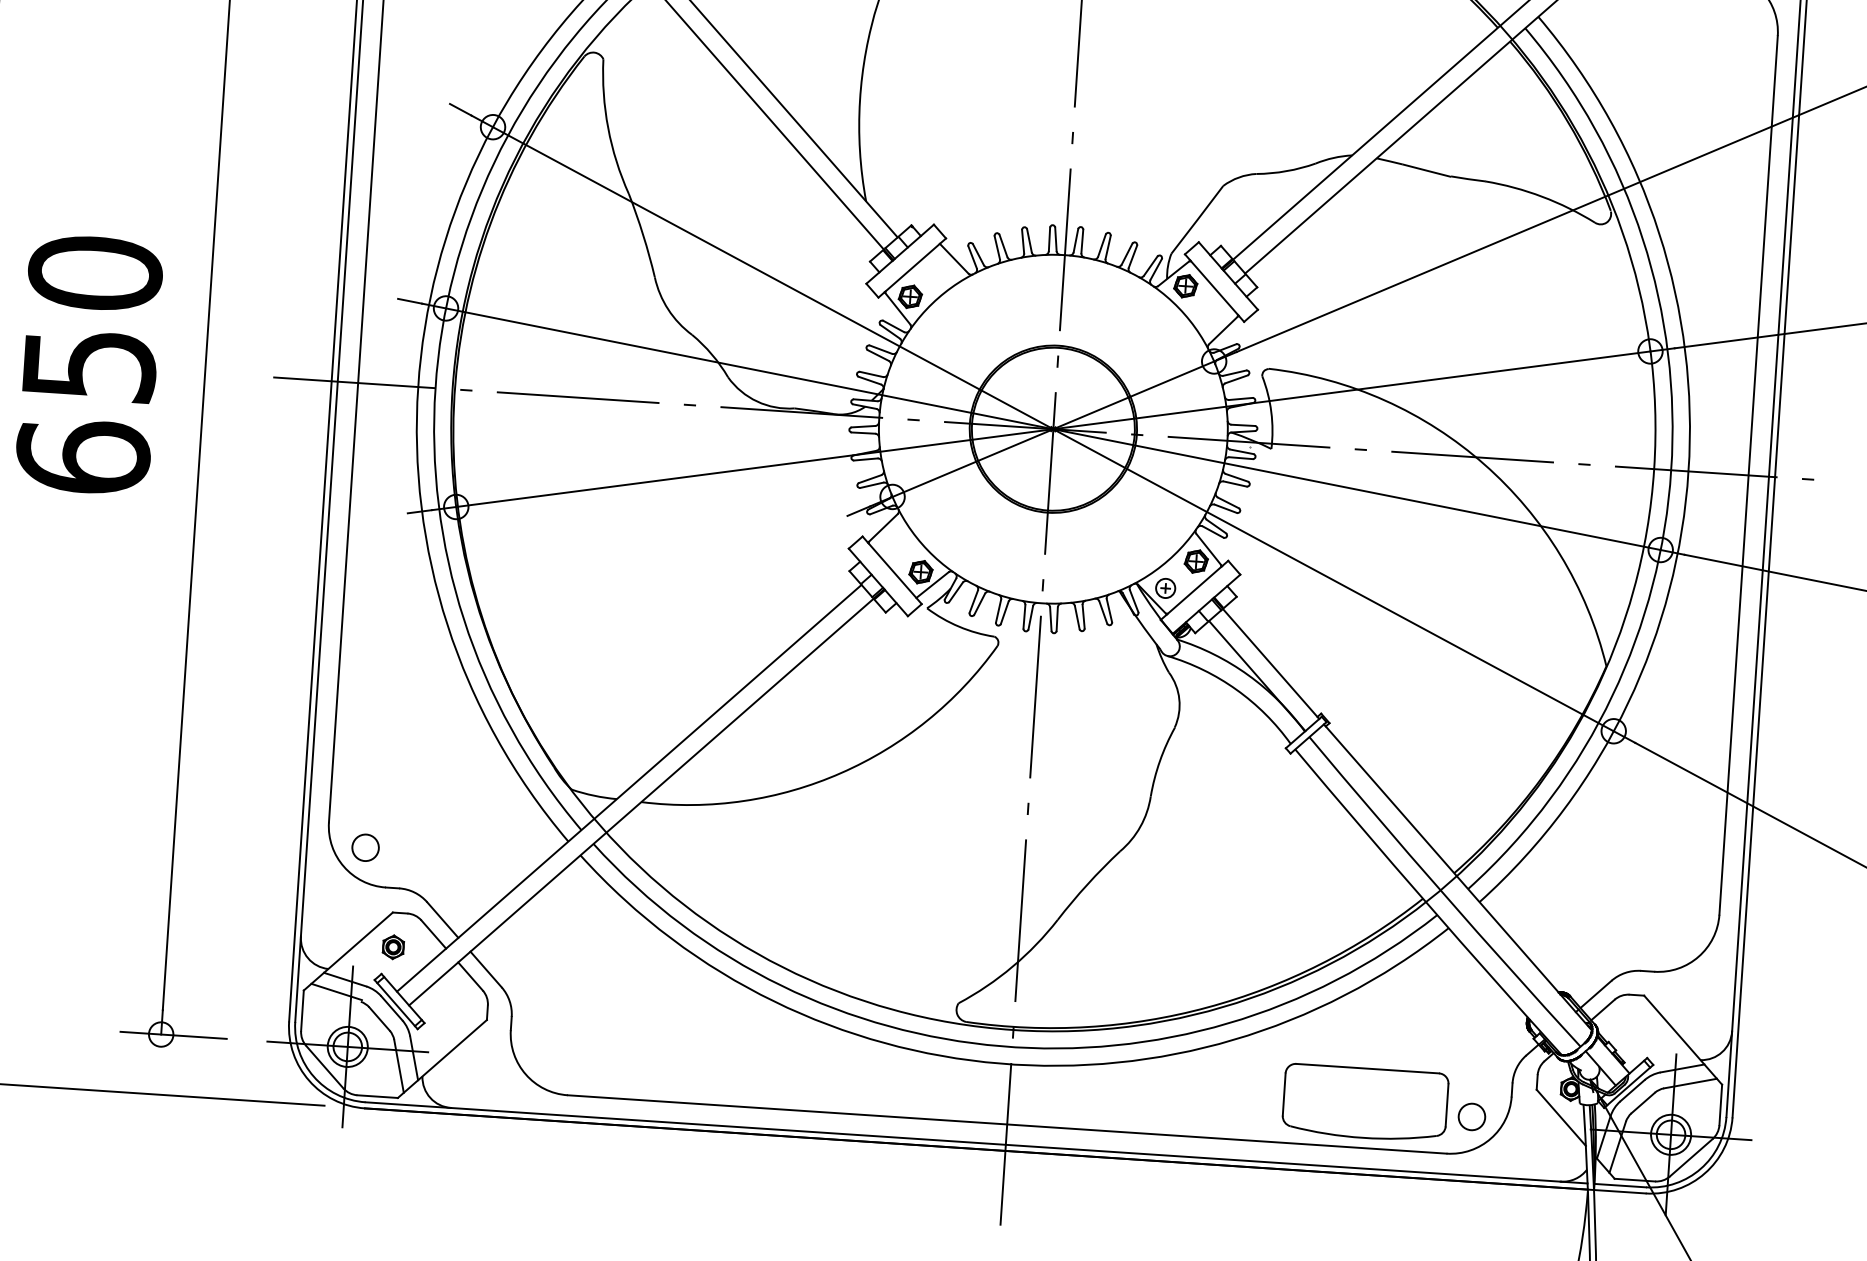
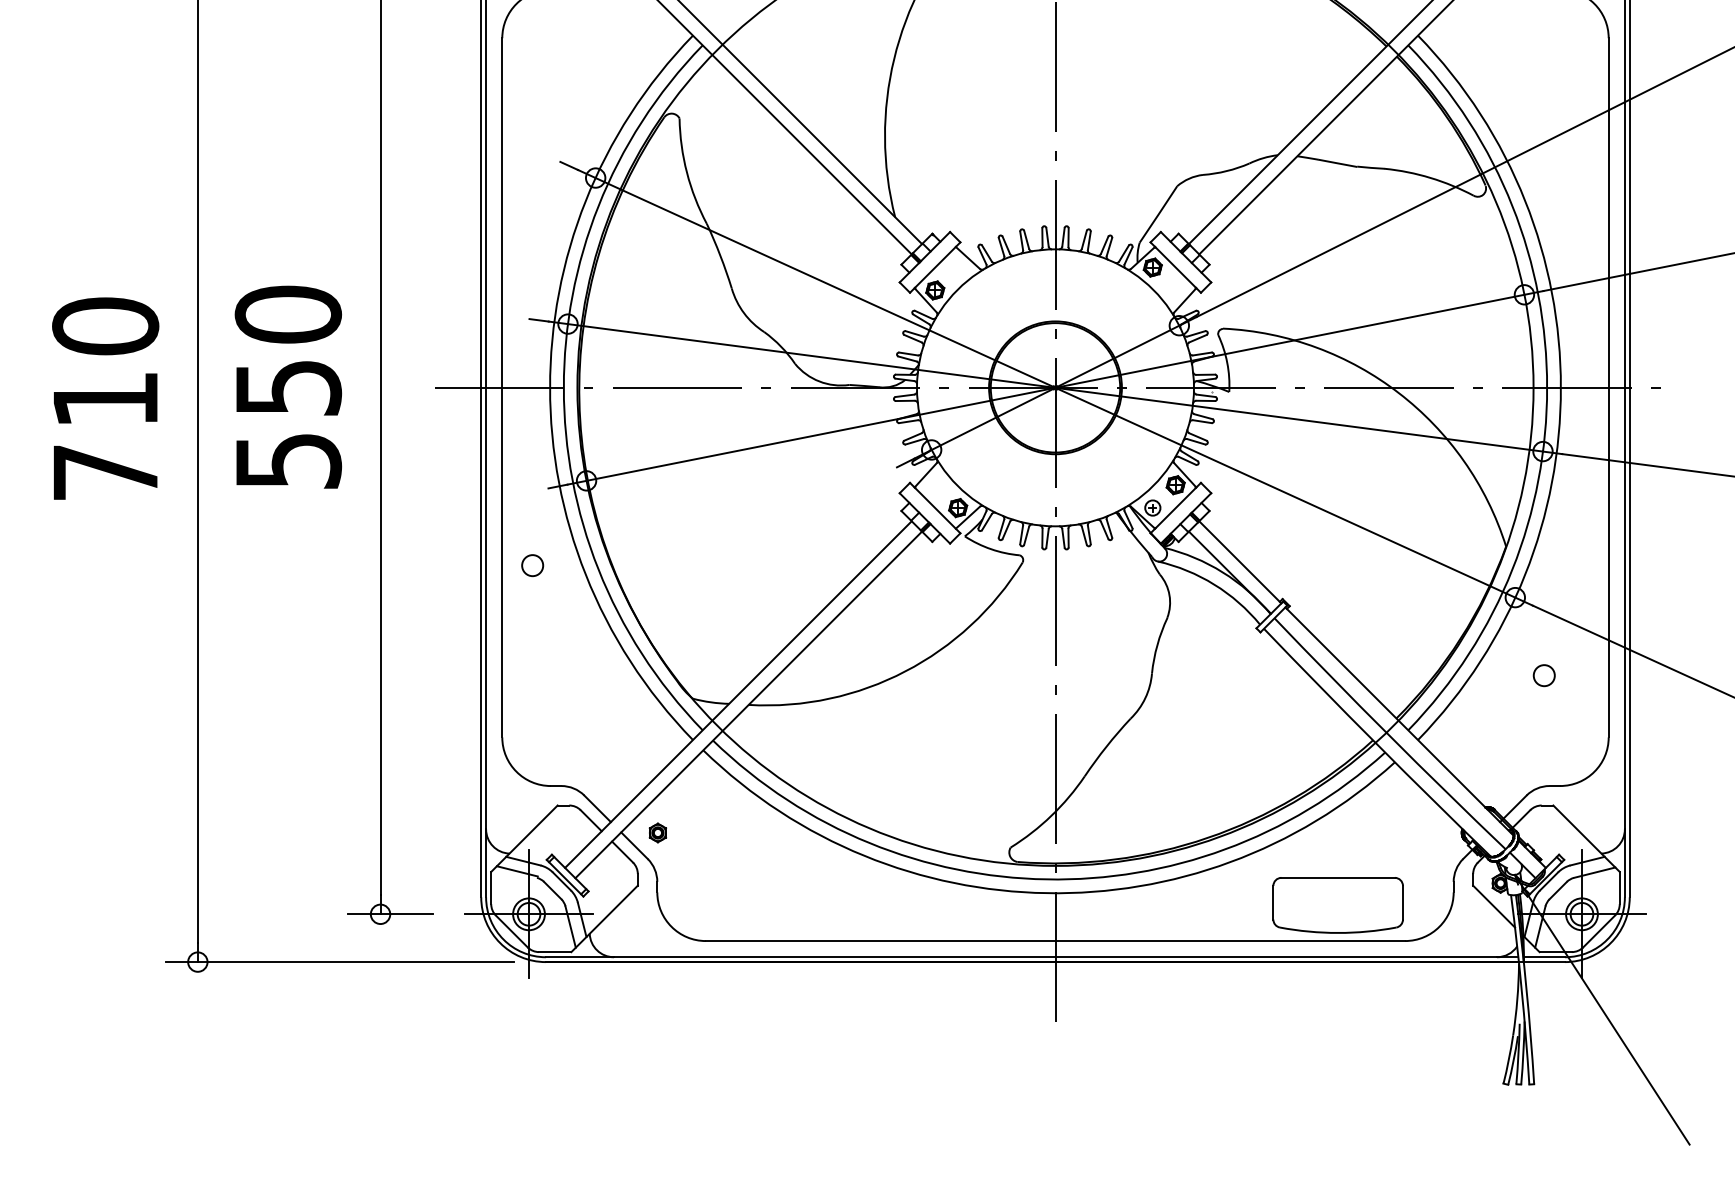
text: (83, 456) -> (288, 460), 650 -> 550
circle: (365, 847) -> (532, 565), moved
part: (392, 946) -> (657, 832), moved
circle: (1470, 1116) -> (1543, 675), moved

